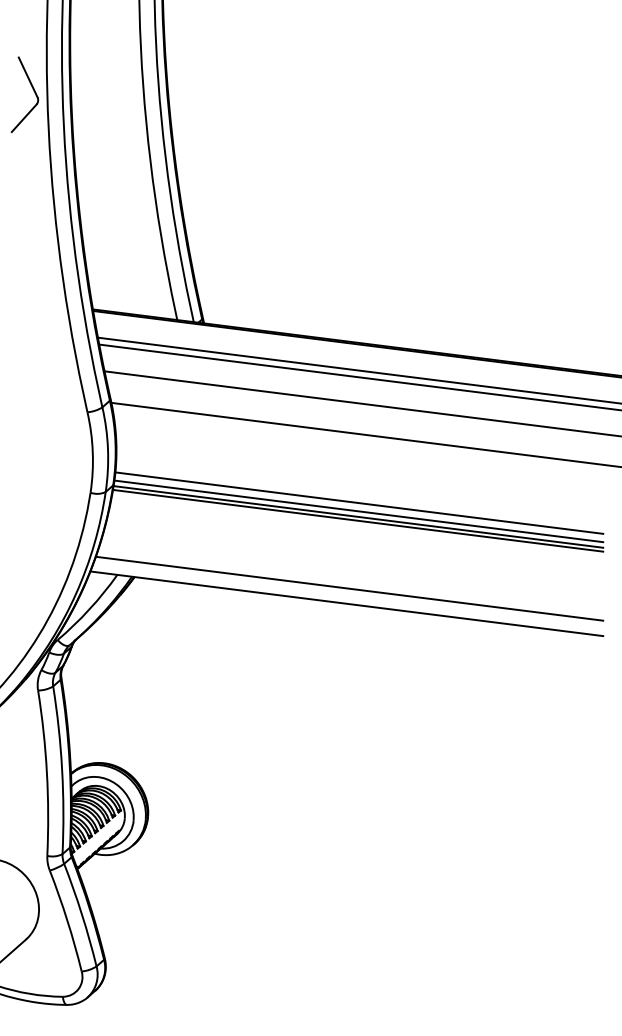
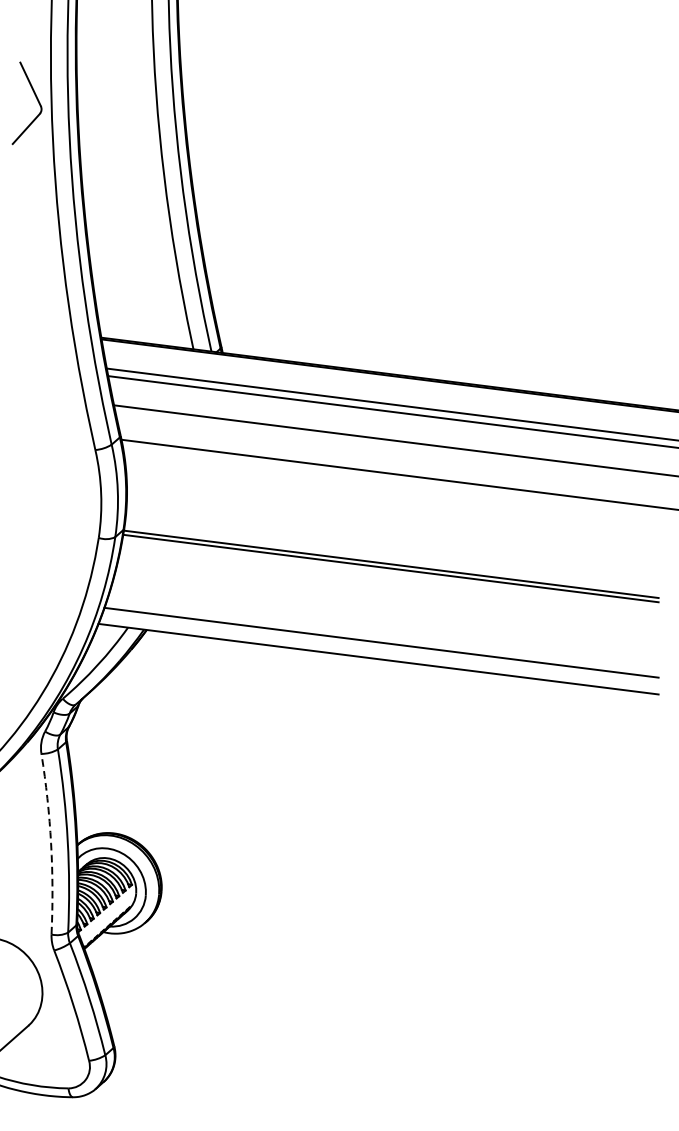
line: (359, 502) -> (392, 548), removed
line: (358, 511) -> (391, 558), removed
arc: (46, 772) -> (50, 843), solid -> dashed

